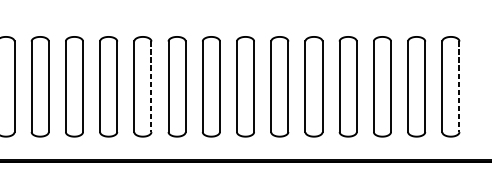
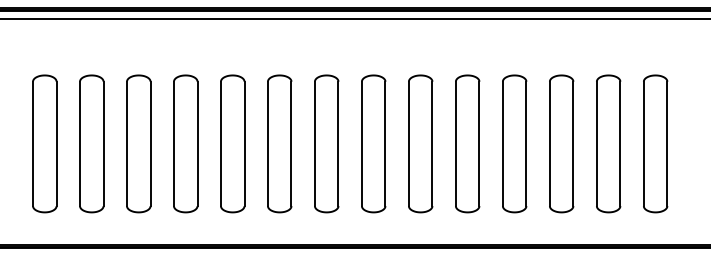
line: (151, 87) -> (244, 144), dashed -> solid
line: (459, 87) -> (667, 144), dashed -> solid

